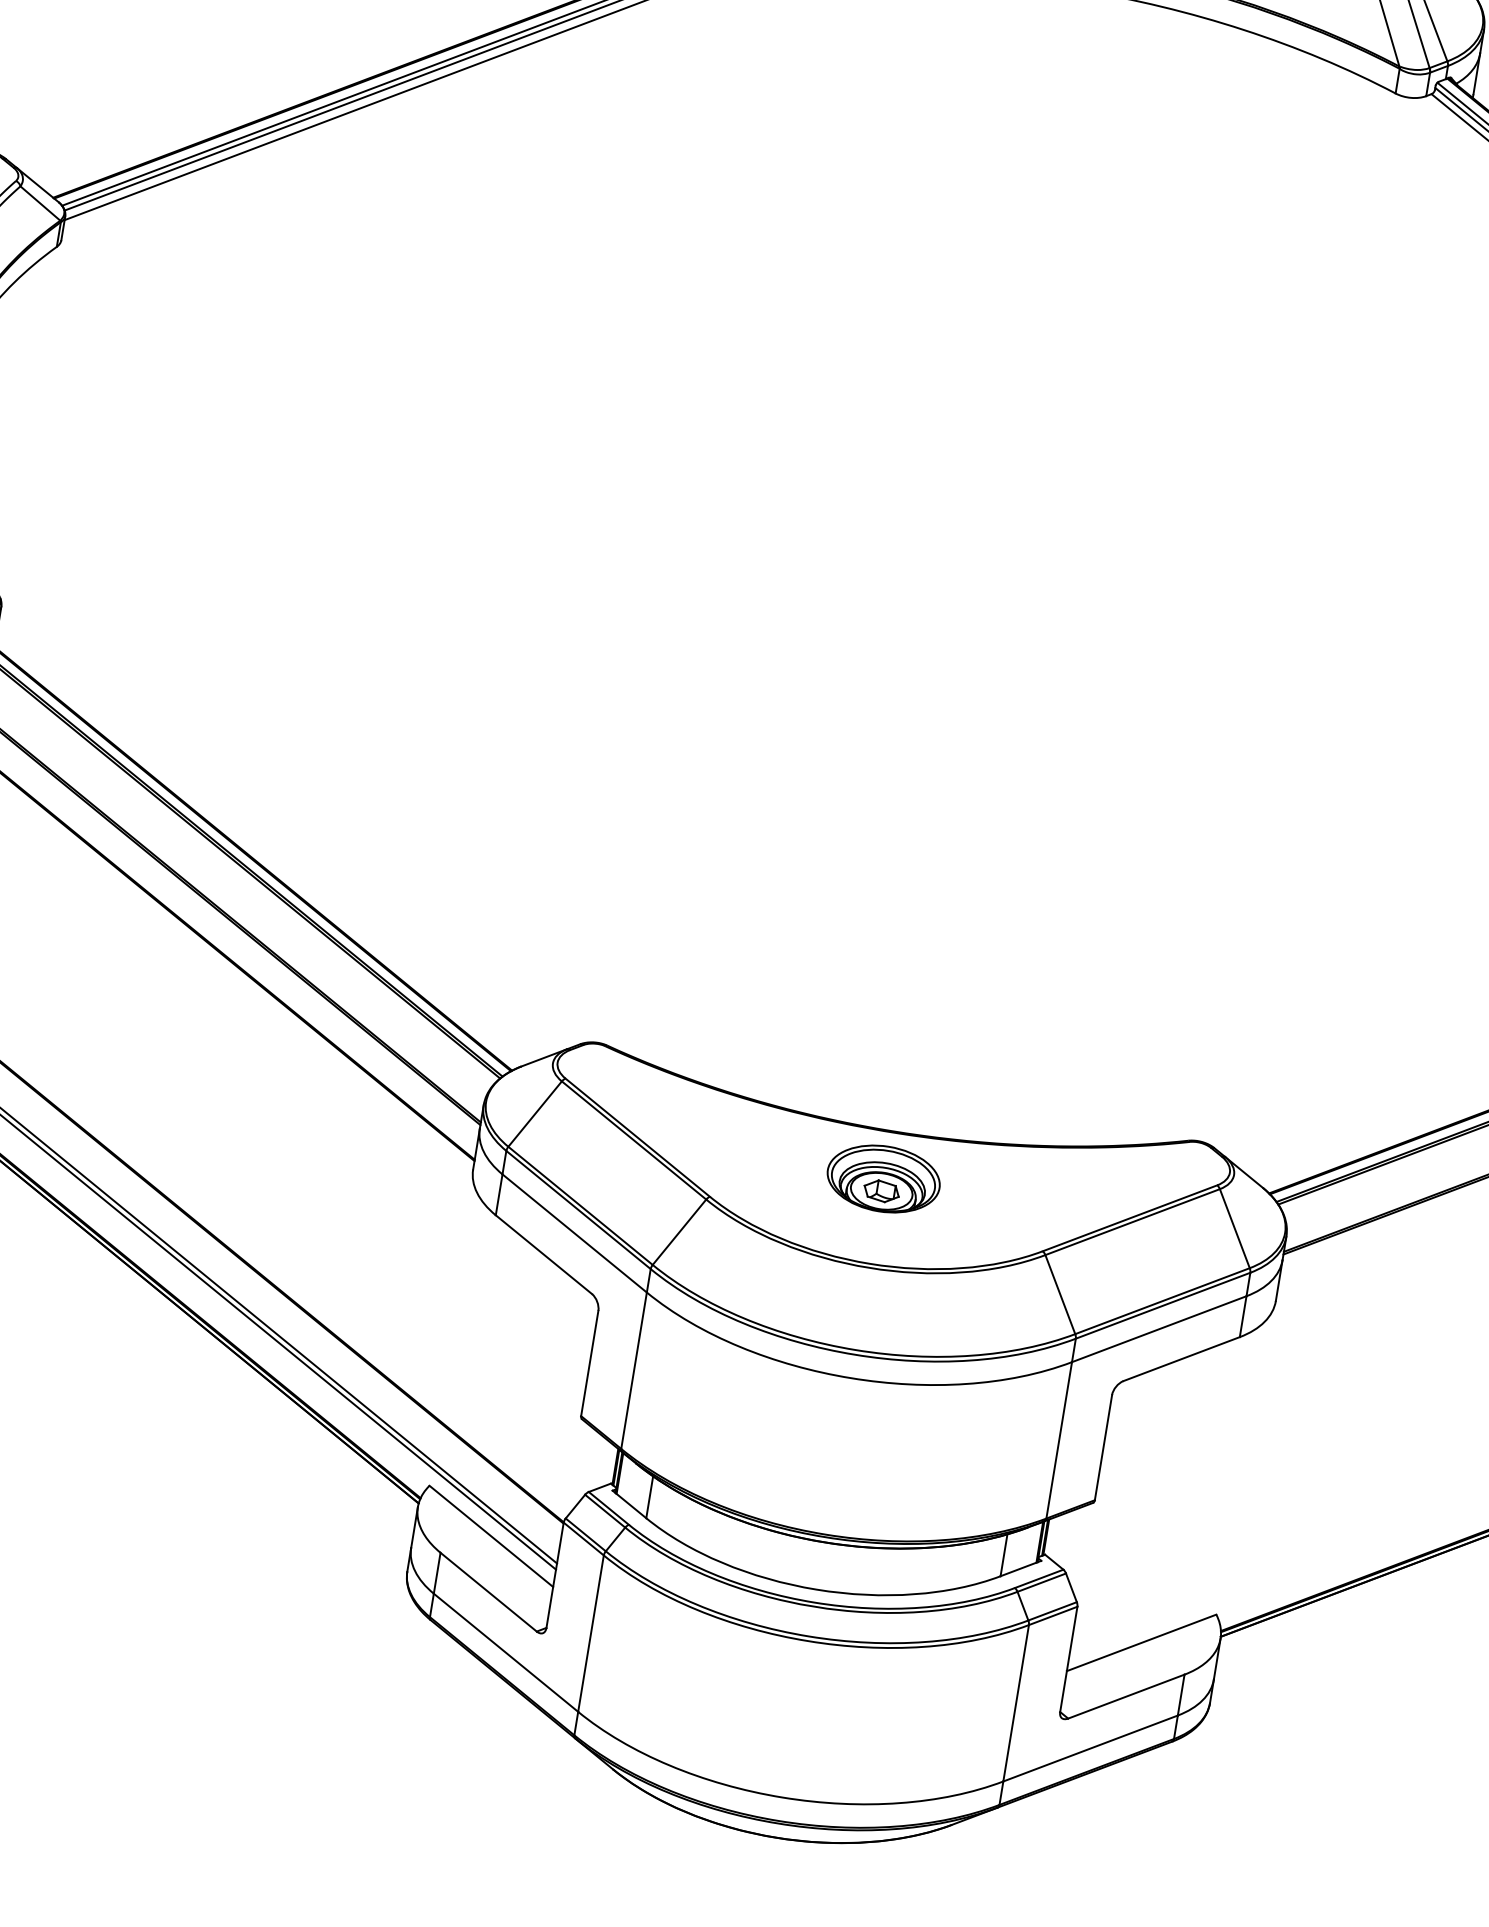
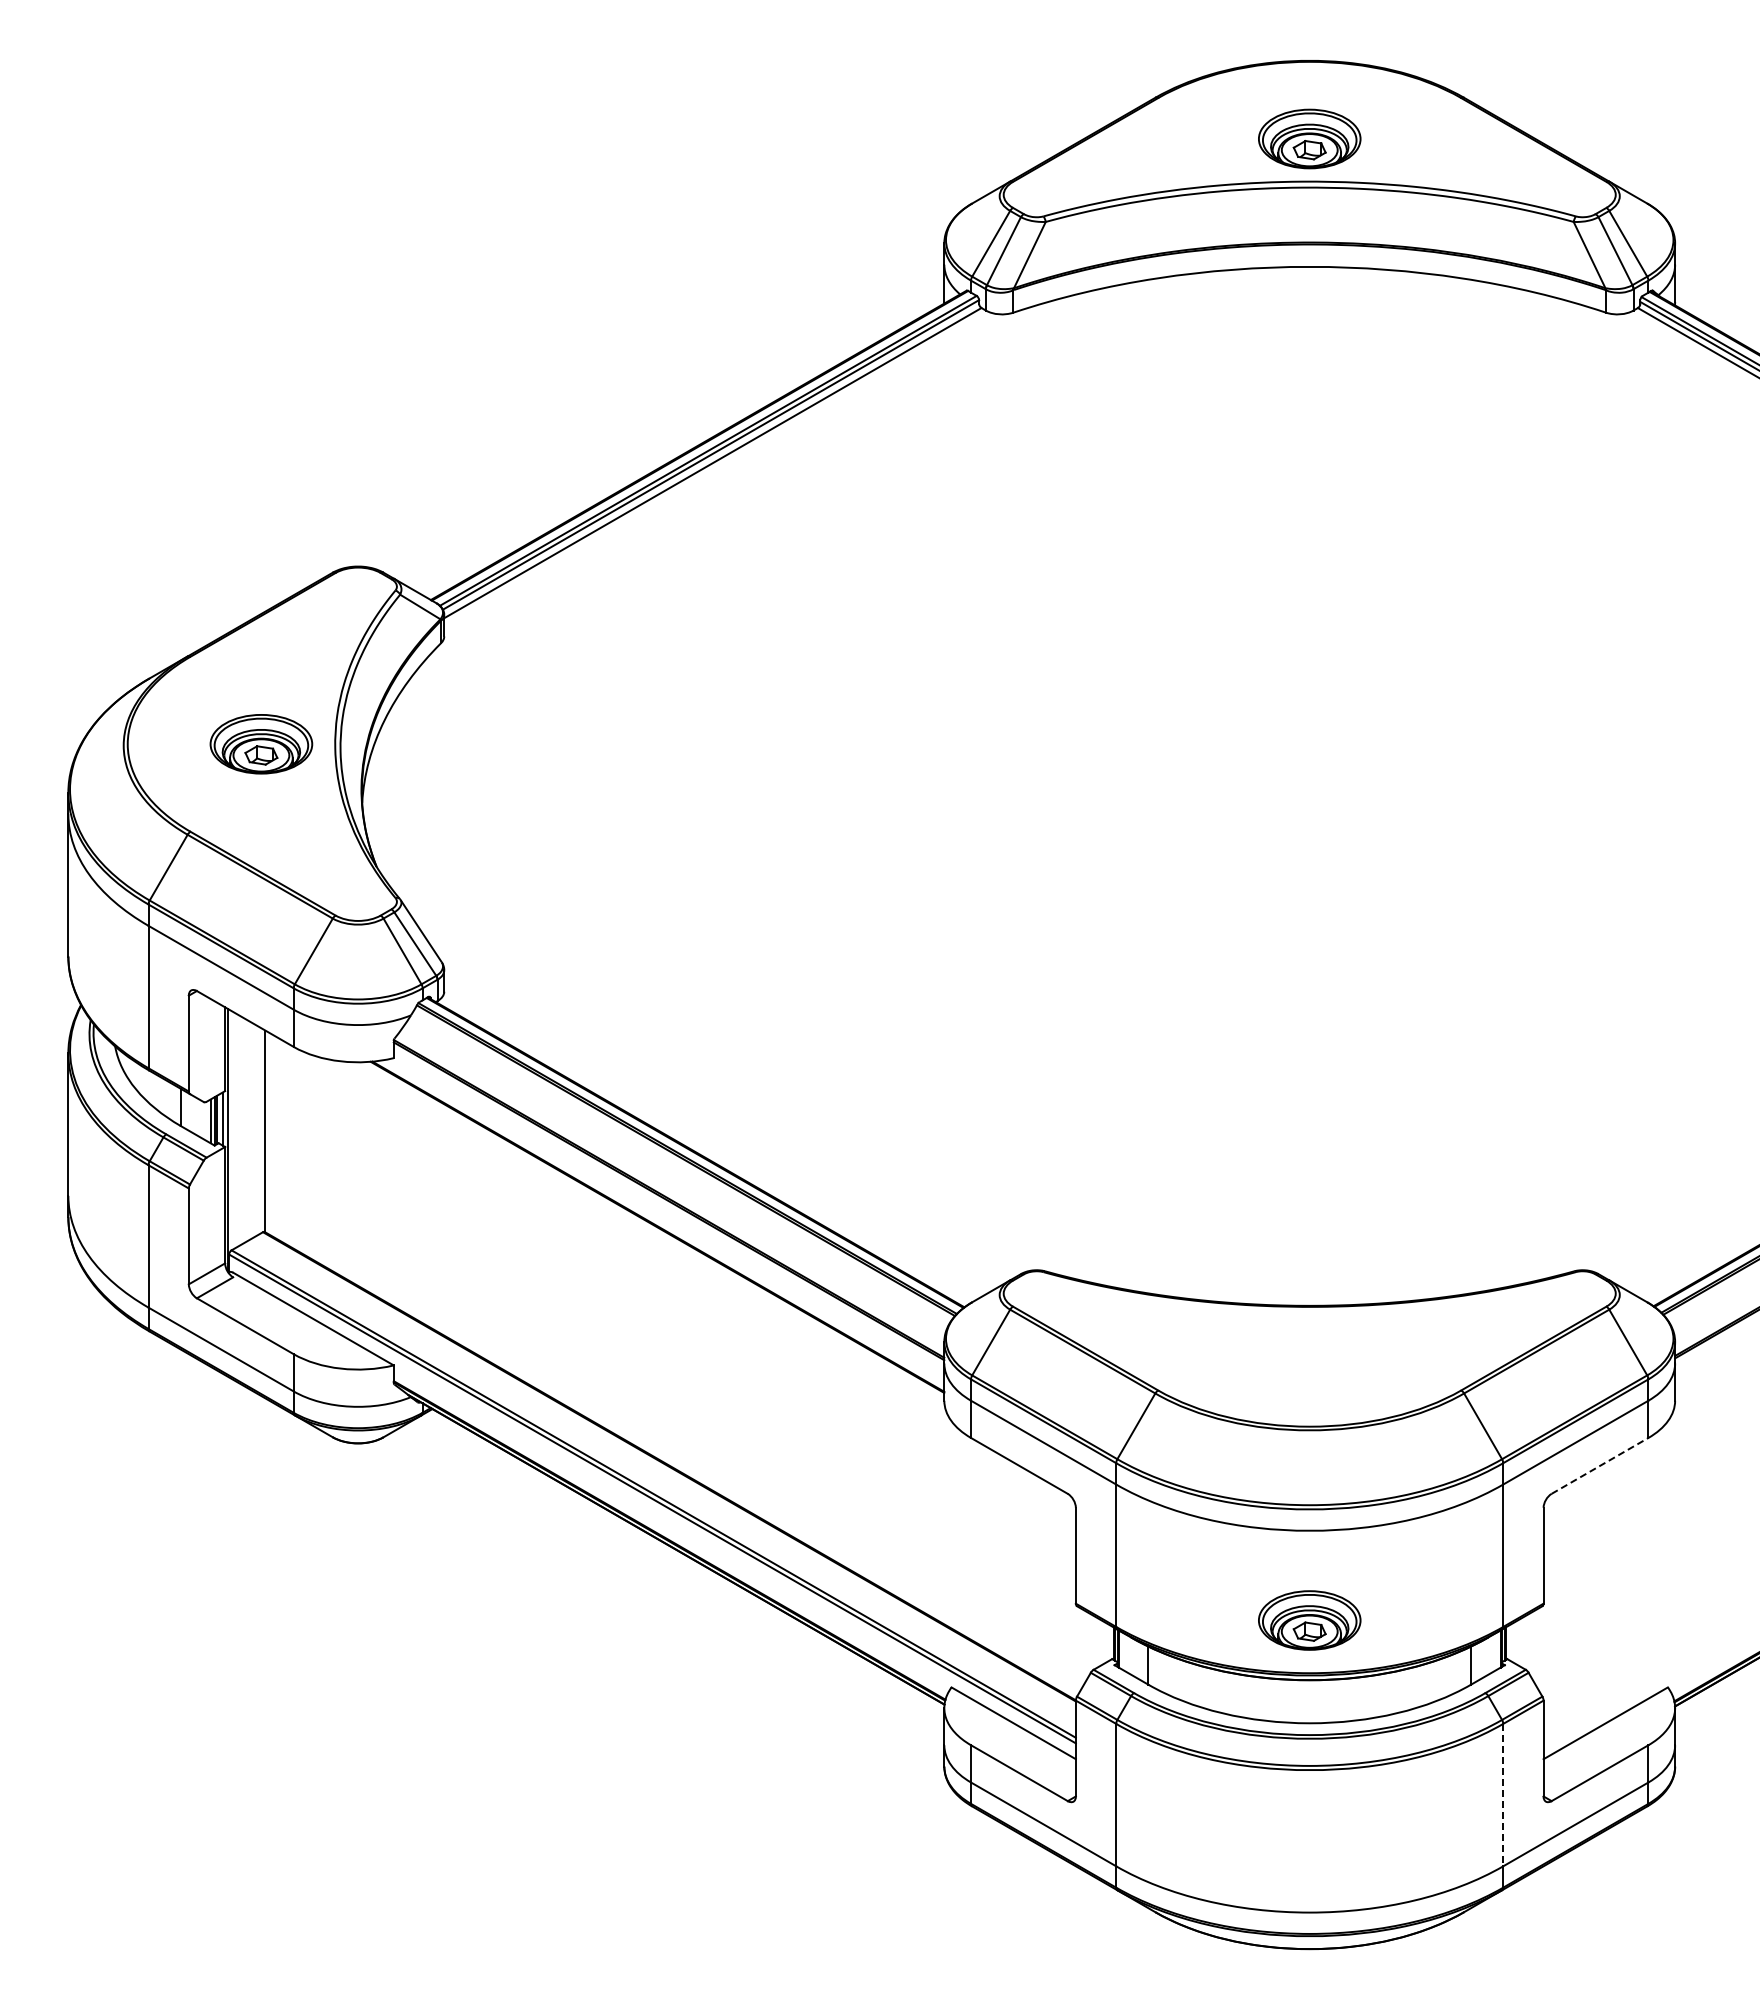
part: (883, 1178) -> (1309, 1620), moved
line: (1182, 1358) -> (1600, 1465), solid -> dashed
line: (1016, 1703) -> (1503, 1795), solid -> dashed

